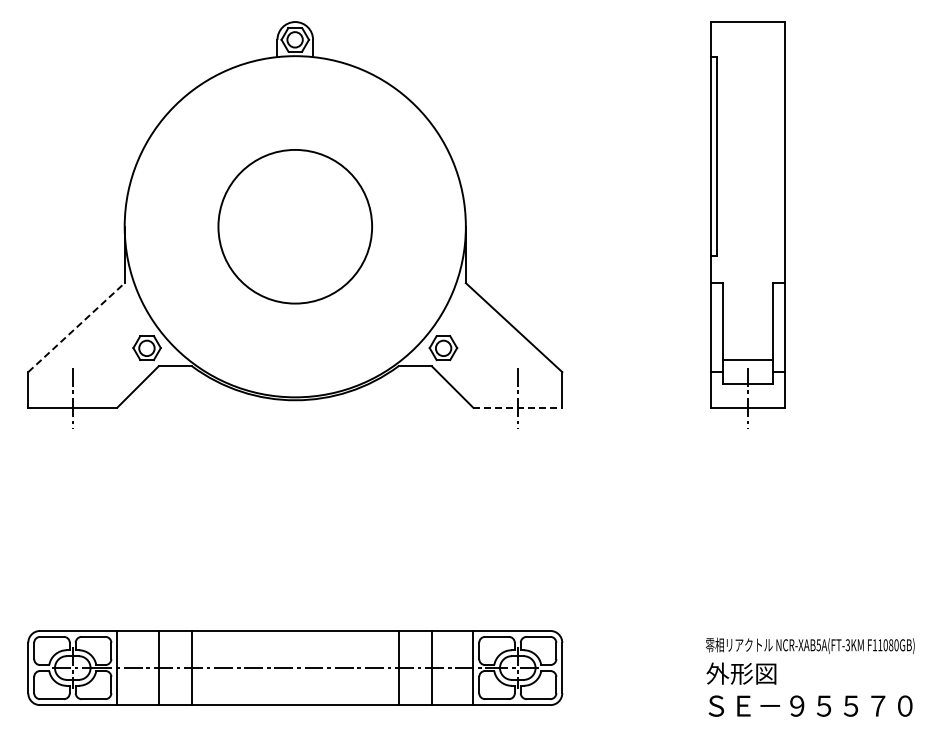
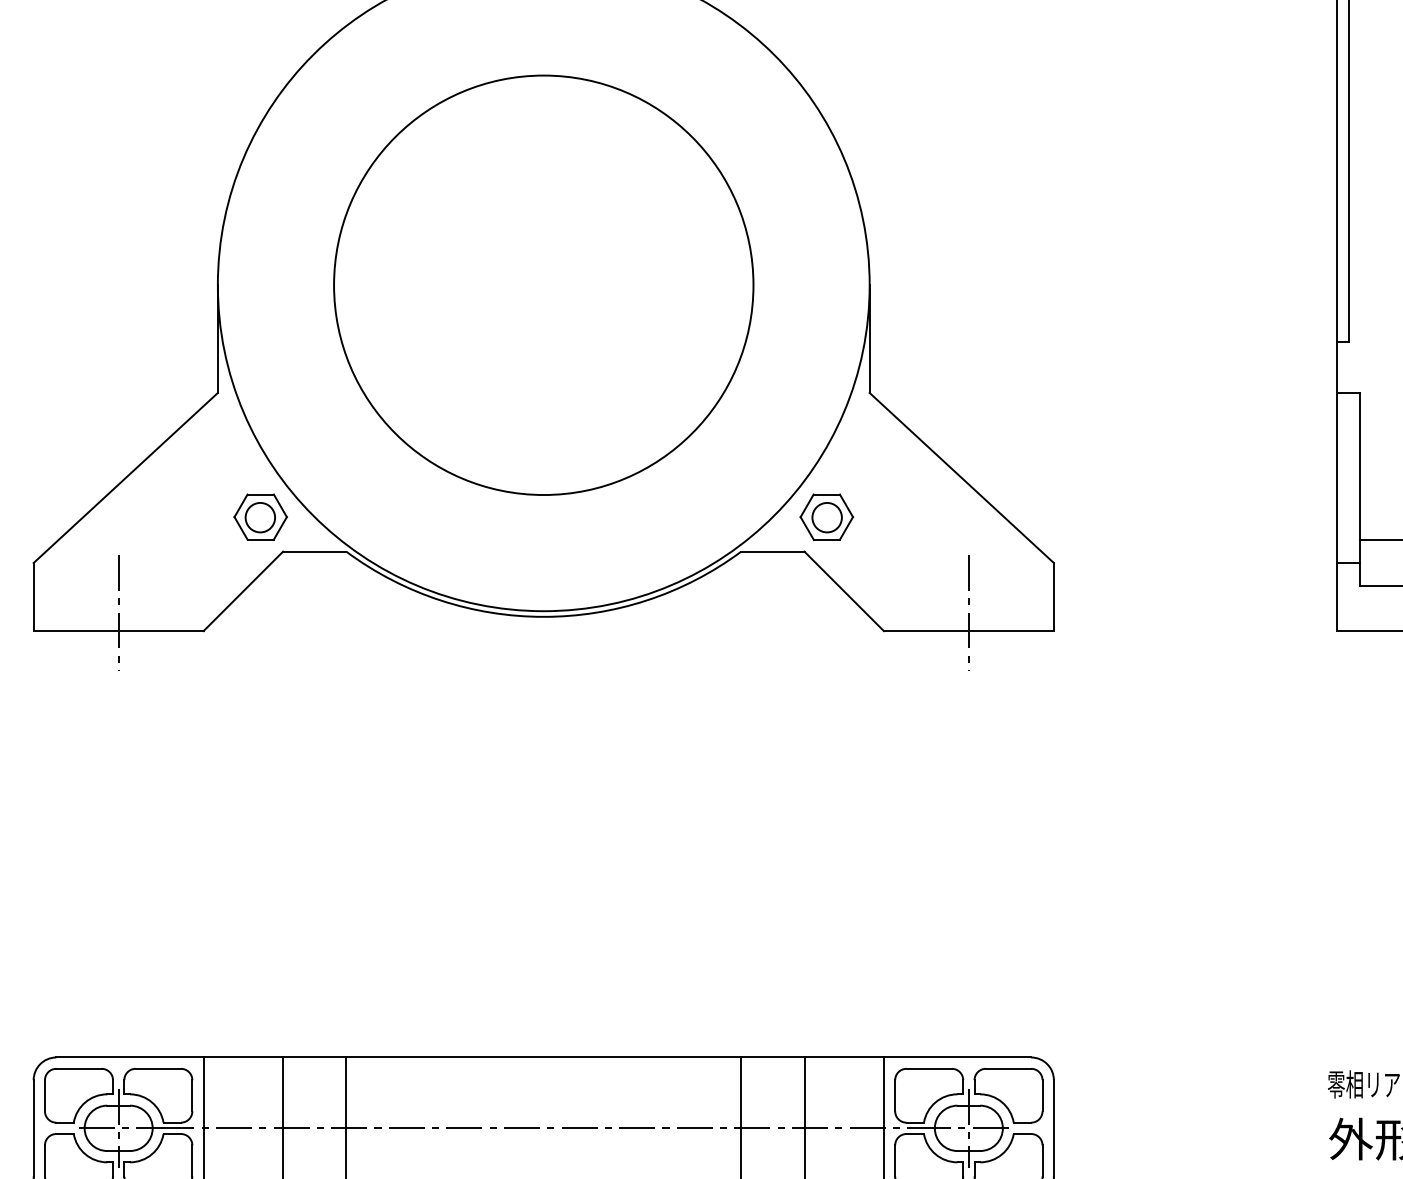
circle: (295, 226) -> (544, 284), size x1.43
line: (76, 327) -> (125, 477), dashed -> solid
line: (517, 407) -> (968, 630), dashed -> solid

